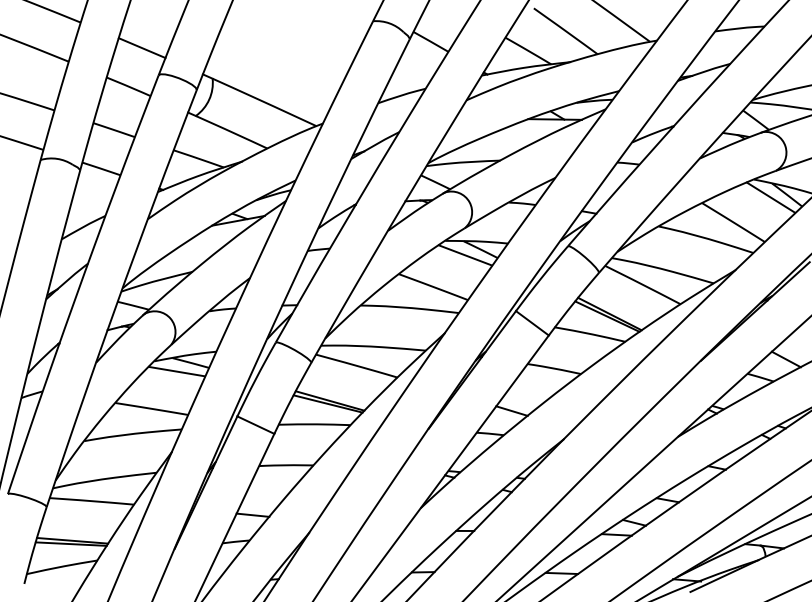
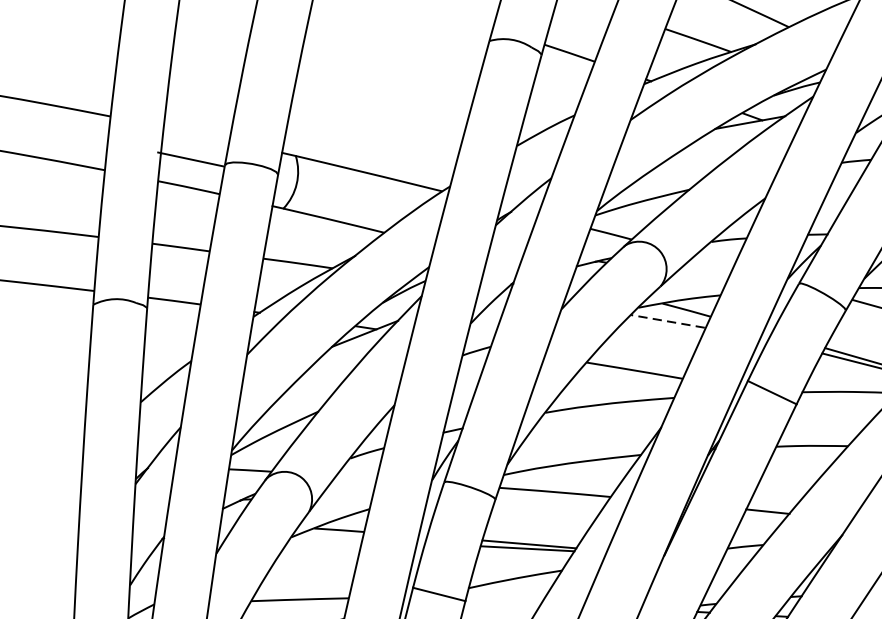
line: (141, 48) -> (190, 160), moved
line: (464, 255) -> (667, 321), solid -> dashed
line: (176, 371) -> (322, 544), removed

